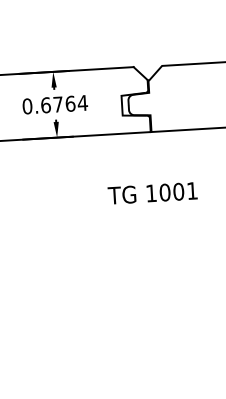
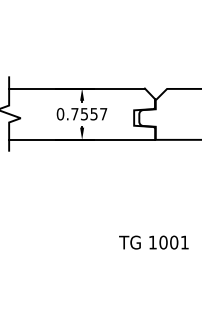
text: (64, 104) -> (89, 114), 0.6764 -> 0.7557
text: (152, 193) -> (153, 242), moved

